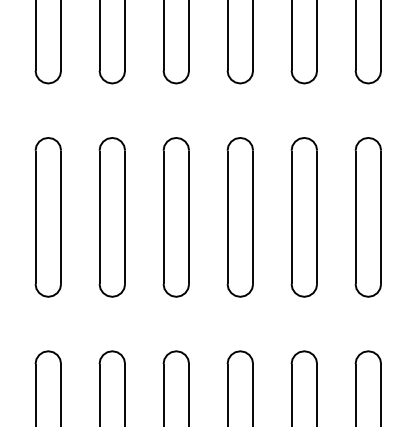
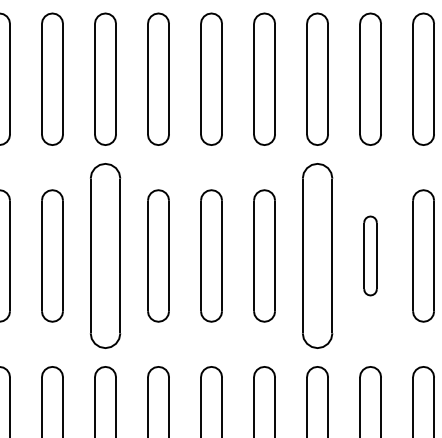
part: (48, 216) -> (105, 255), size x1.4
part: (304, 216) -> (317, 255), size x1.4
part: (368, 216) -> (370, 255), size x0.6

